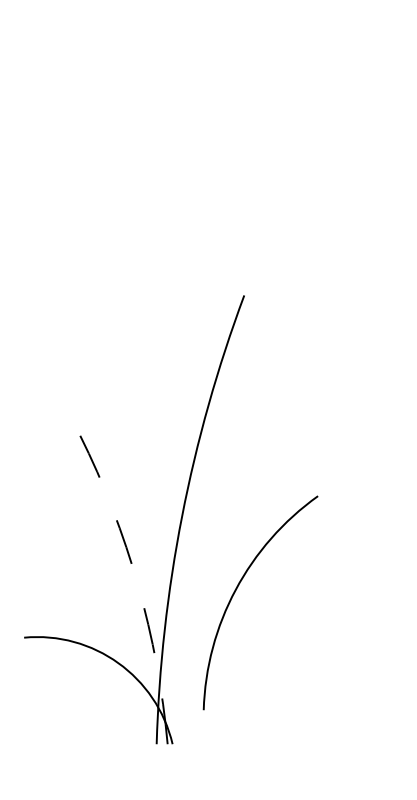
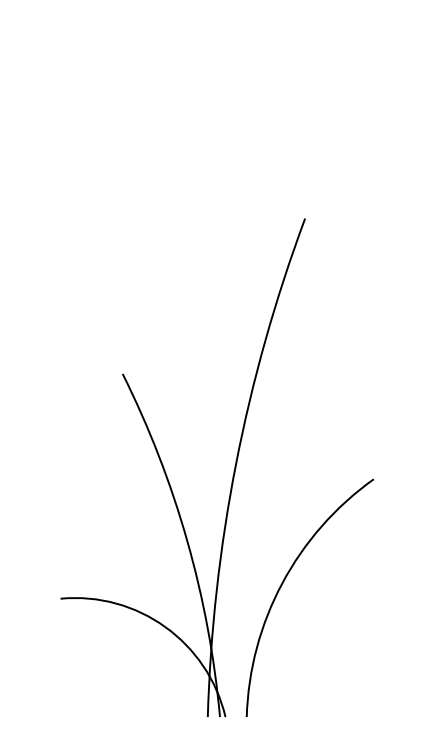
arc: (138, 585) -> (187, 540), dashed -> solid
arc: (237, 589) -> (284, 582), moved

